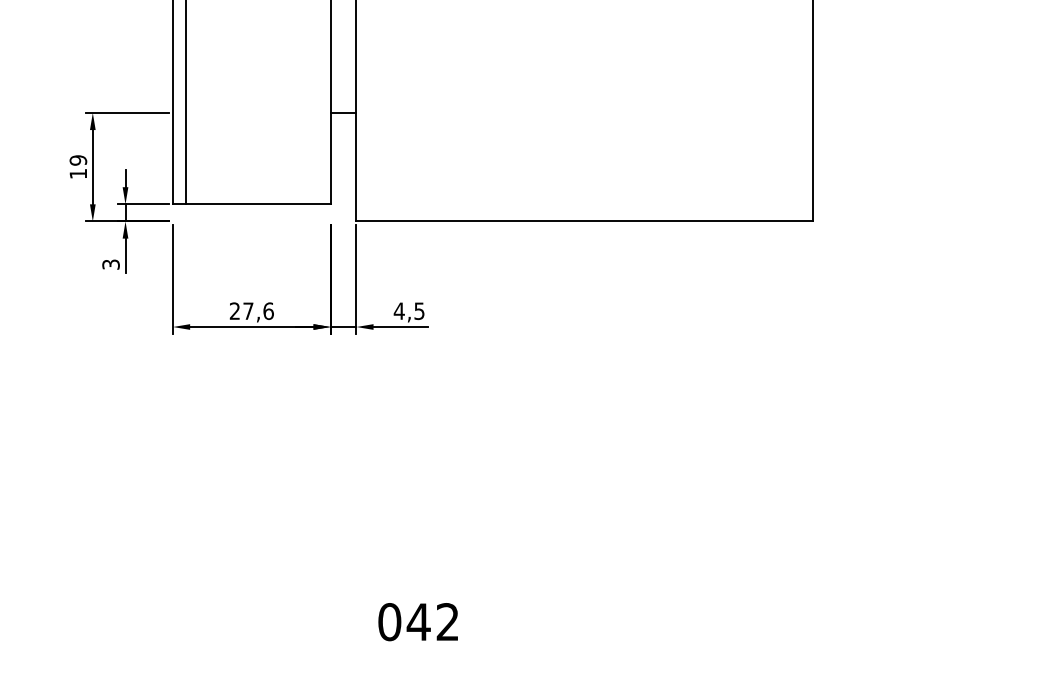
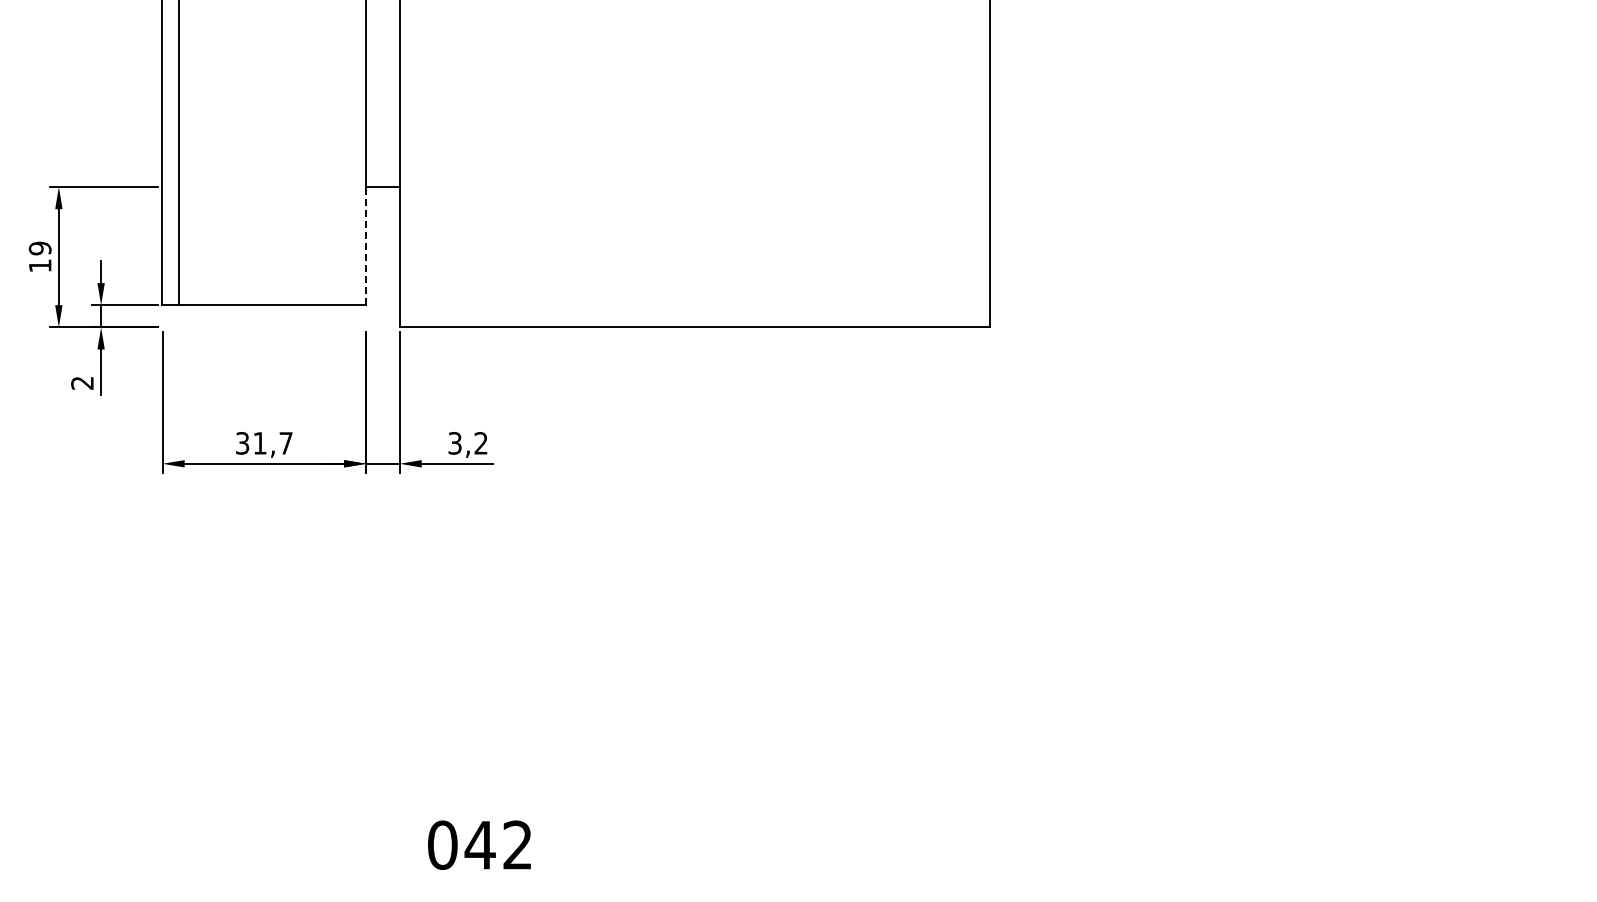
line: (330, 158) -> (366, 245), solid -> dashed
text: (111, 264) -> (82, 382), 3 -> 2
text: (251, 311) -> (264, 443), 27,6 -> 31,7
text: (408, 311) -> (467, 443), 4,5 -> 3,2

